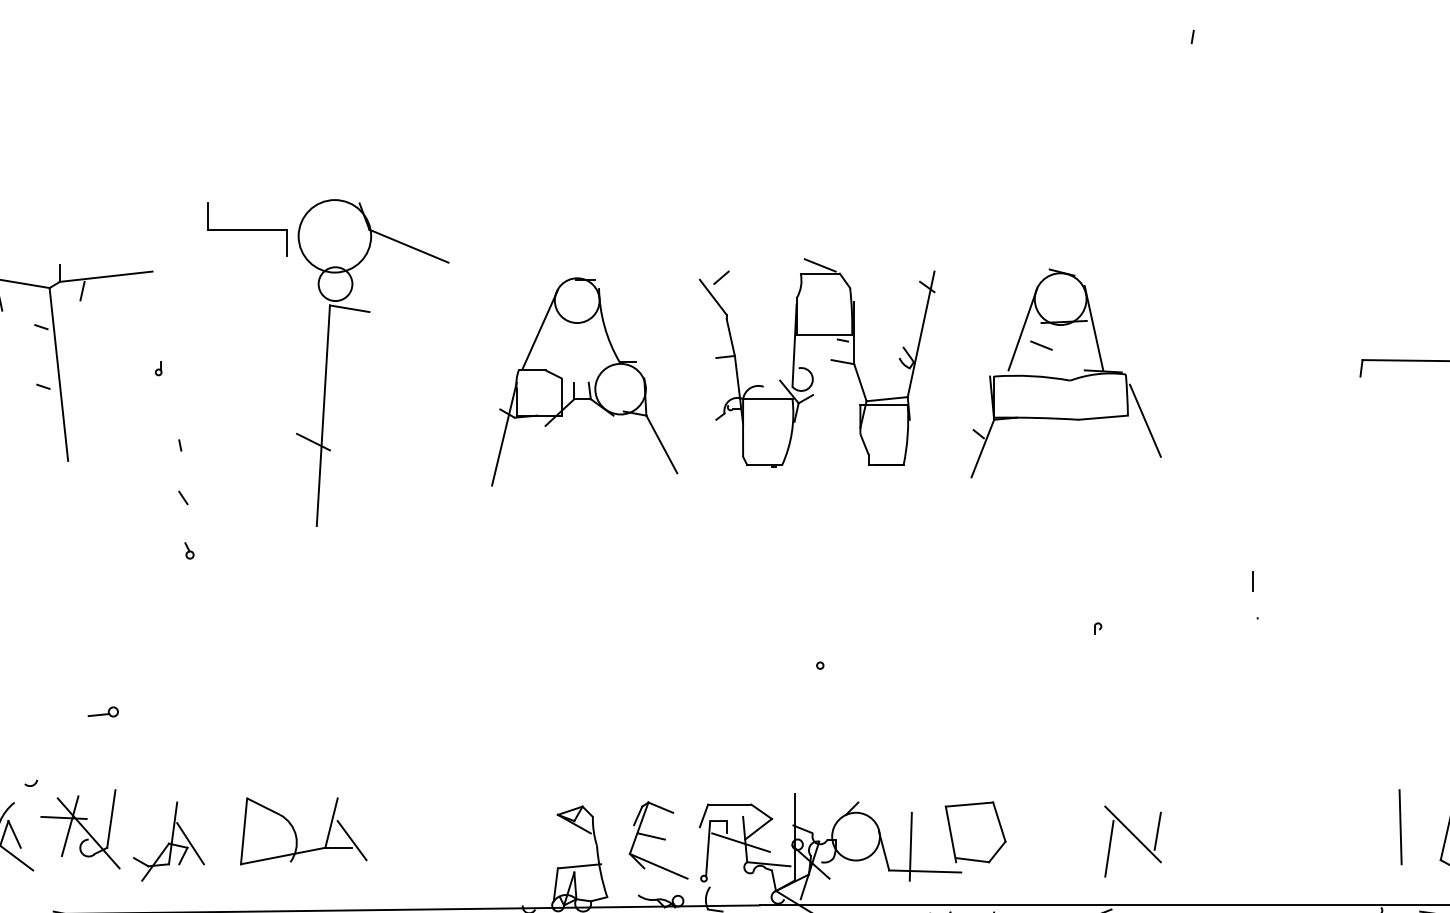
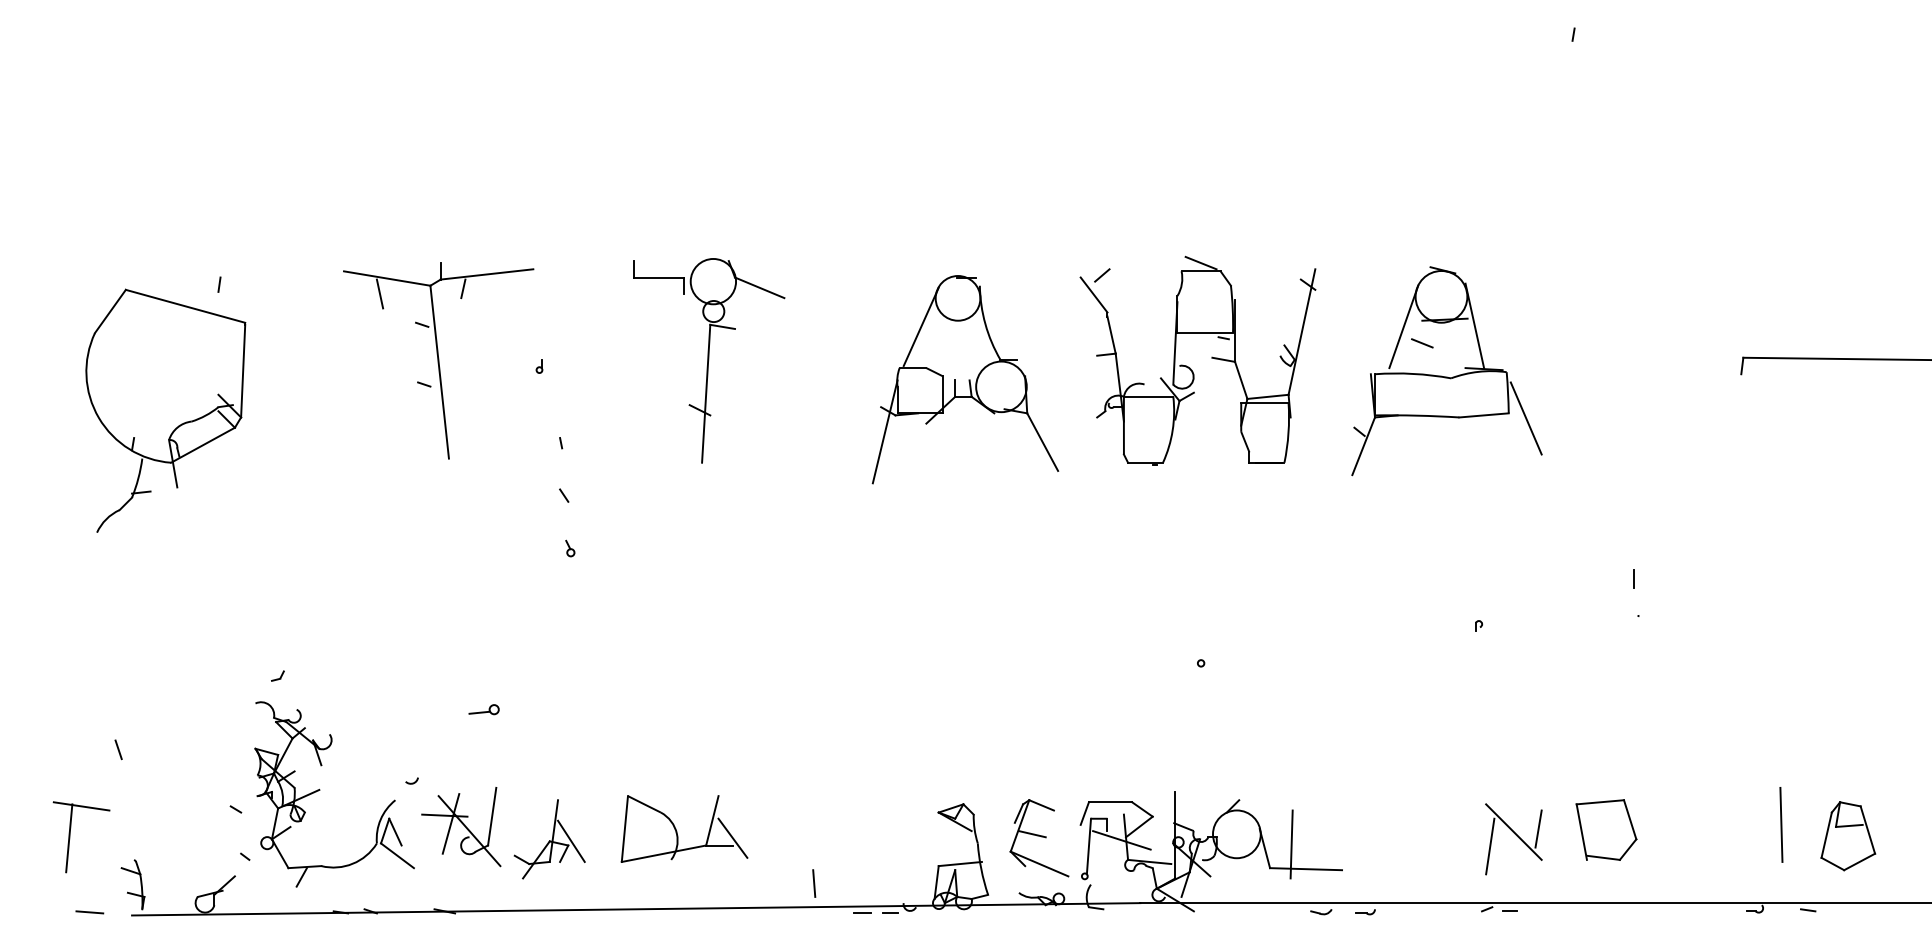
part: (328, 362) -> (709, 360), size x0.62
part: (975, 831) -> (1606, 829), moved
line: (433, 885) -> (814, 883), added

